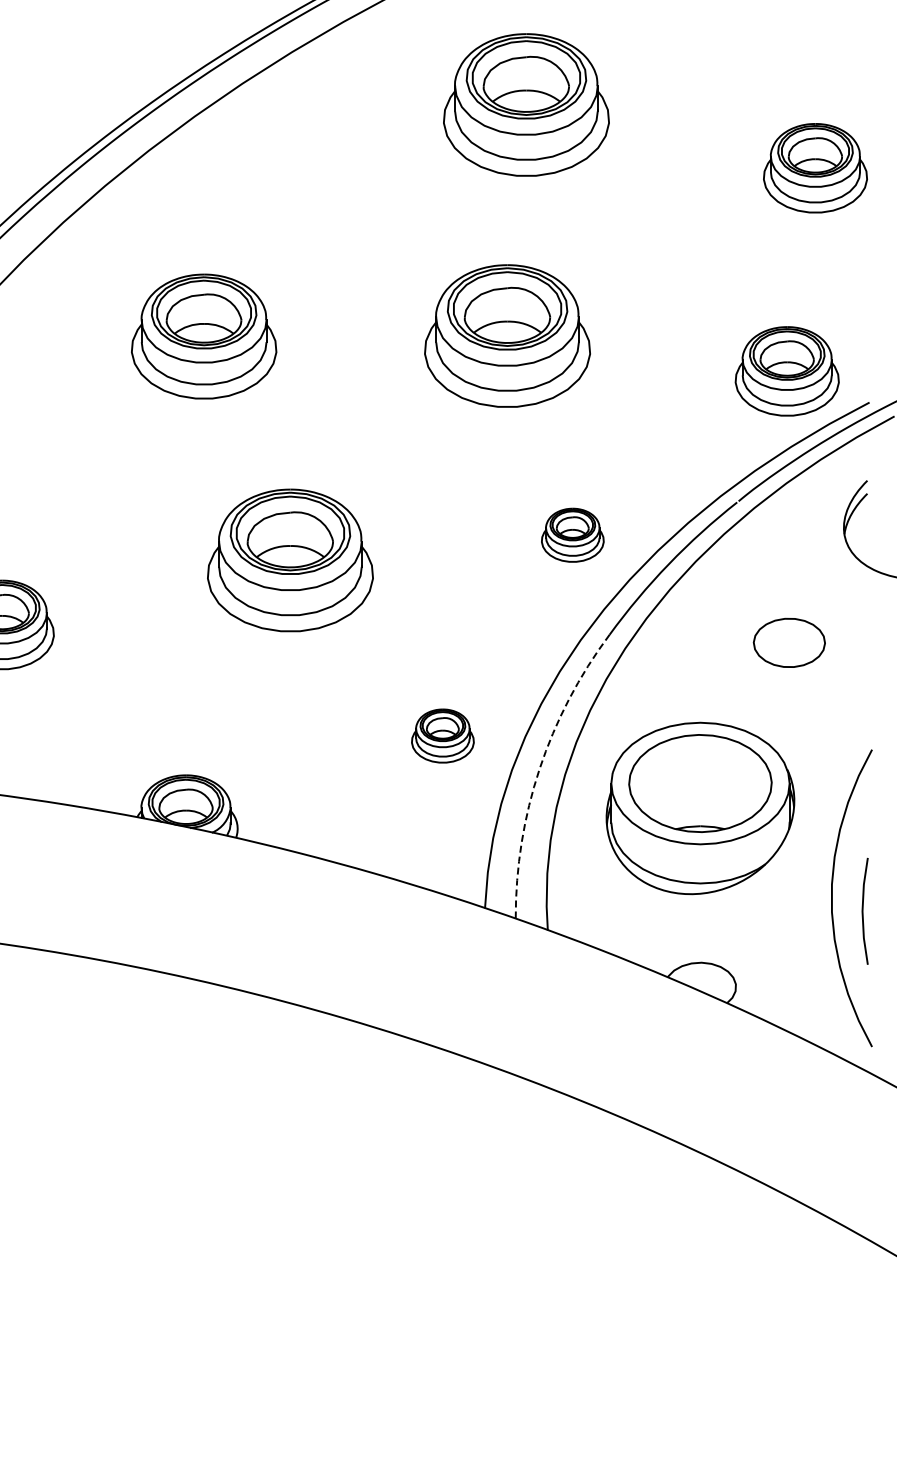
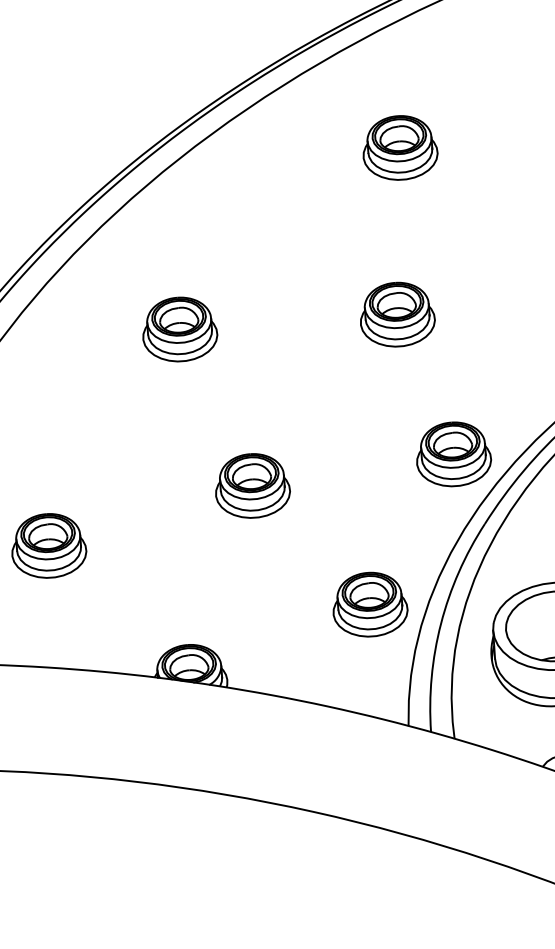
part: (526, 104) -> (400, 147), size x0.62
part: (507, 335) -> (397, 314), size x0.62
part: (203, 336) -> (179, 329), size x0.71
part: (572, 535) -> (453, 454), size x1.67
part: (290, 560) -> (252, 485), size x0.62
part: (442, 735) -> (369, 604), size x1.67
arc: (539, 769) -> (441, 623), dashed -> solid

